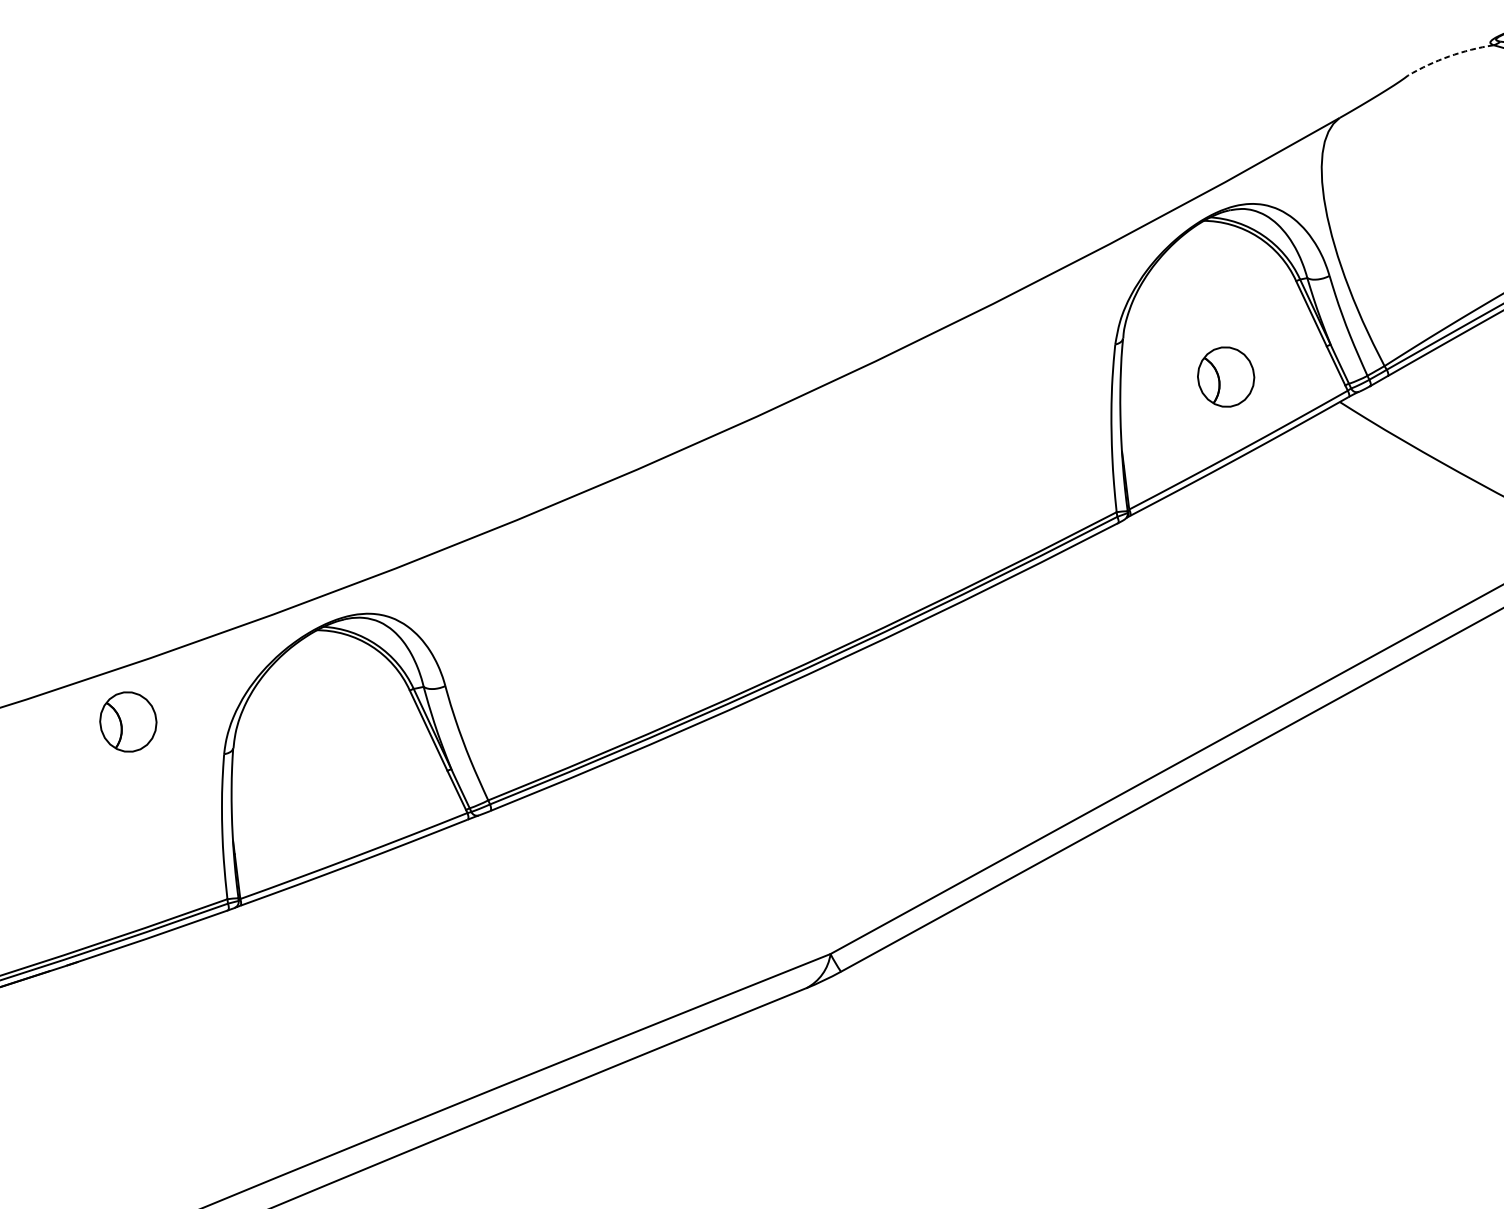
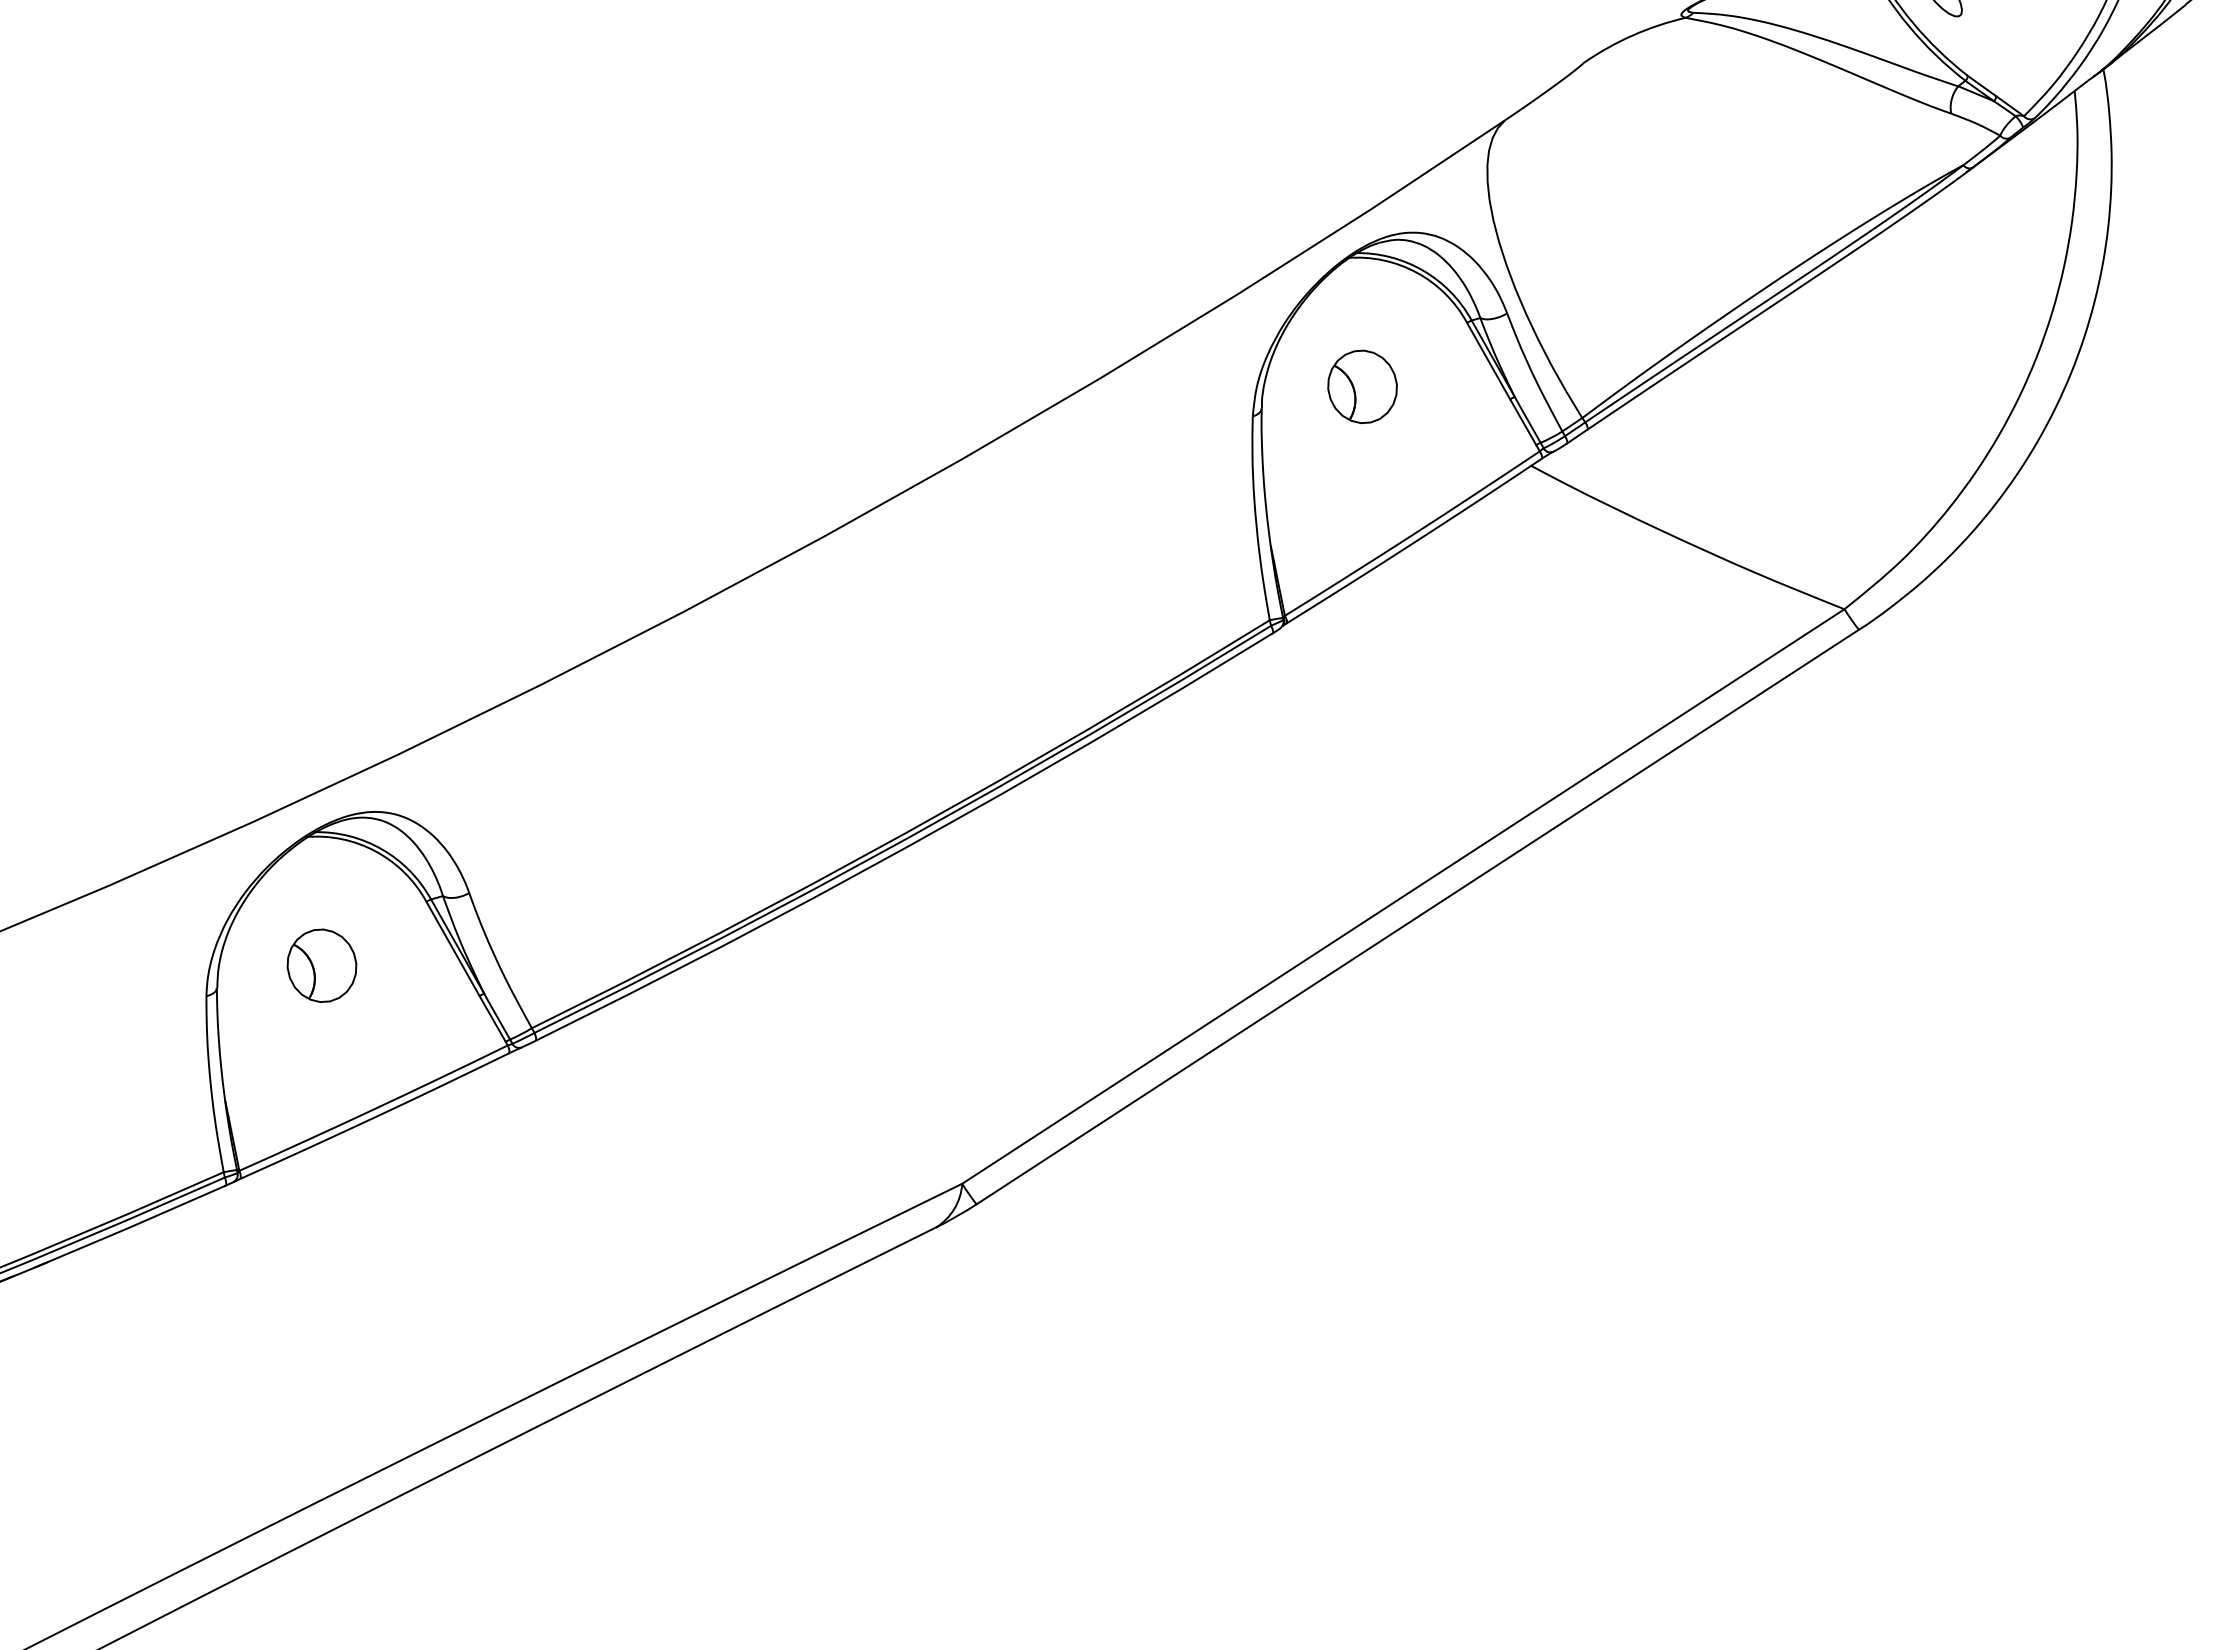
arc: (1449, 56) -> (1632, 35), dashed -> solid
part: (1226, 376) -> (1362, 386), moved
part: (127, 721) -> (321, 965), moved

